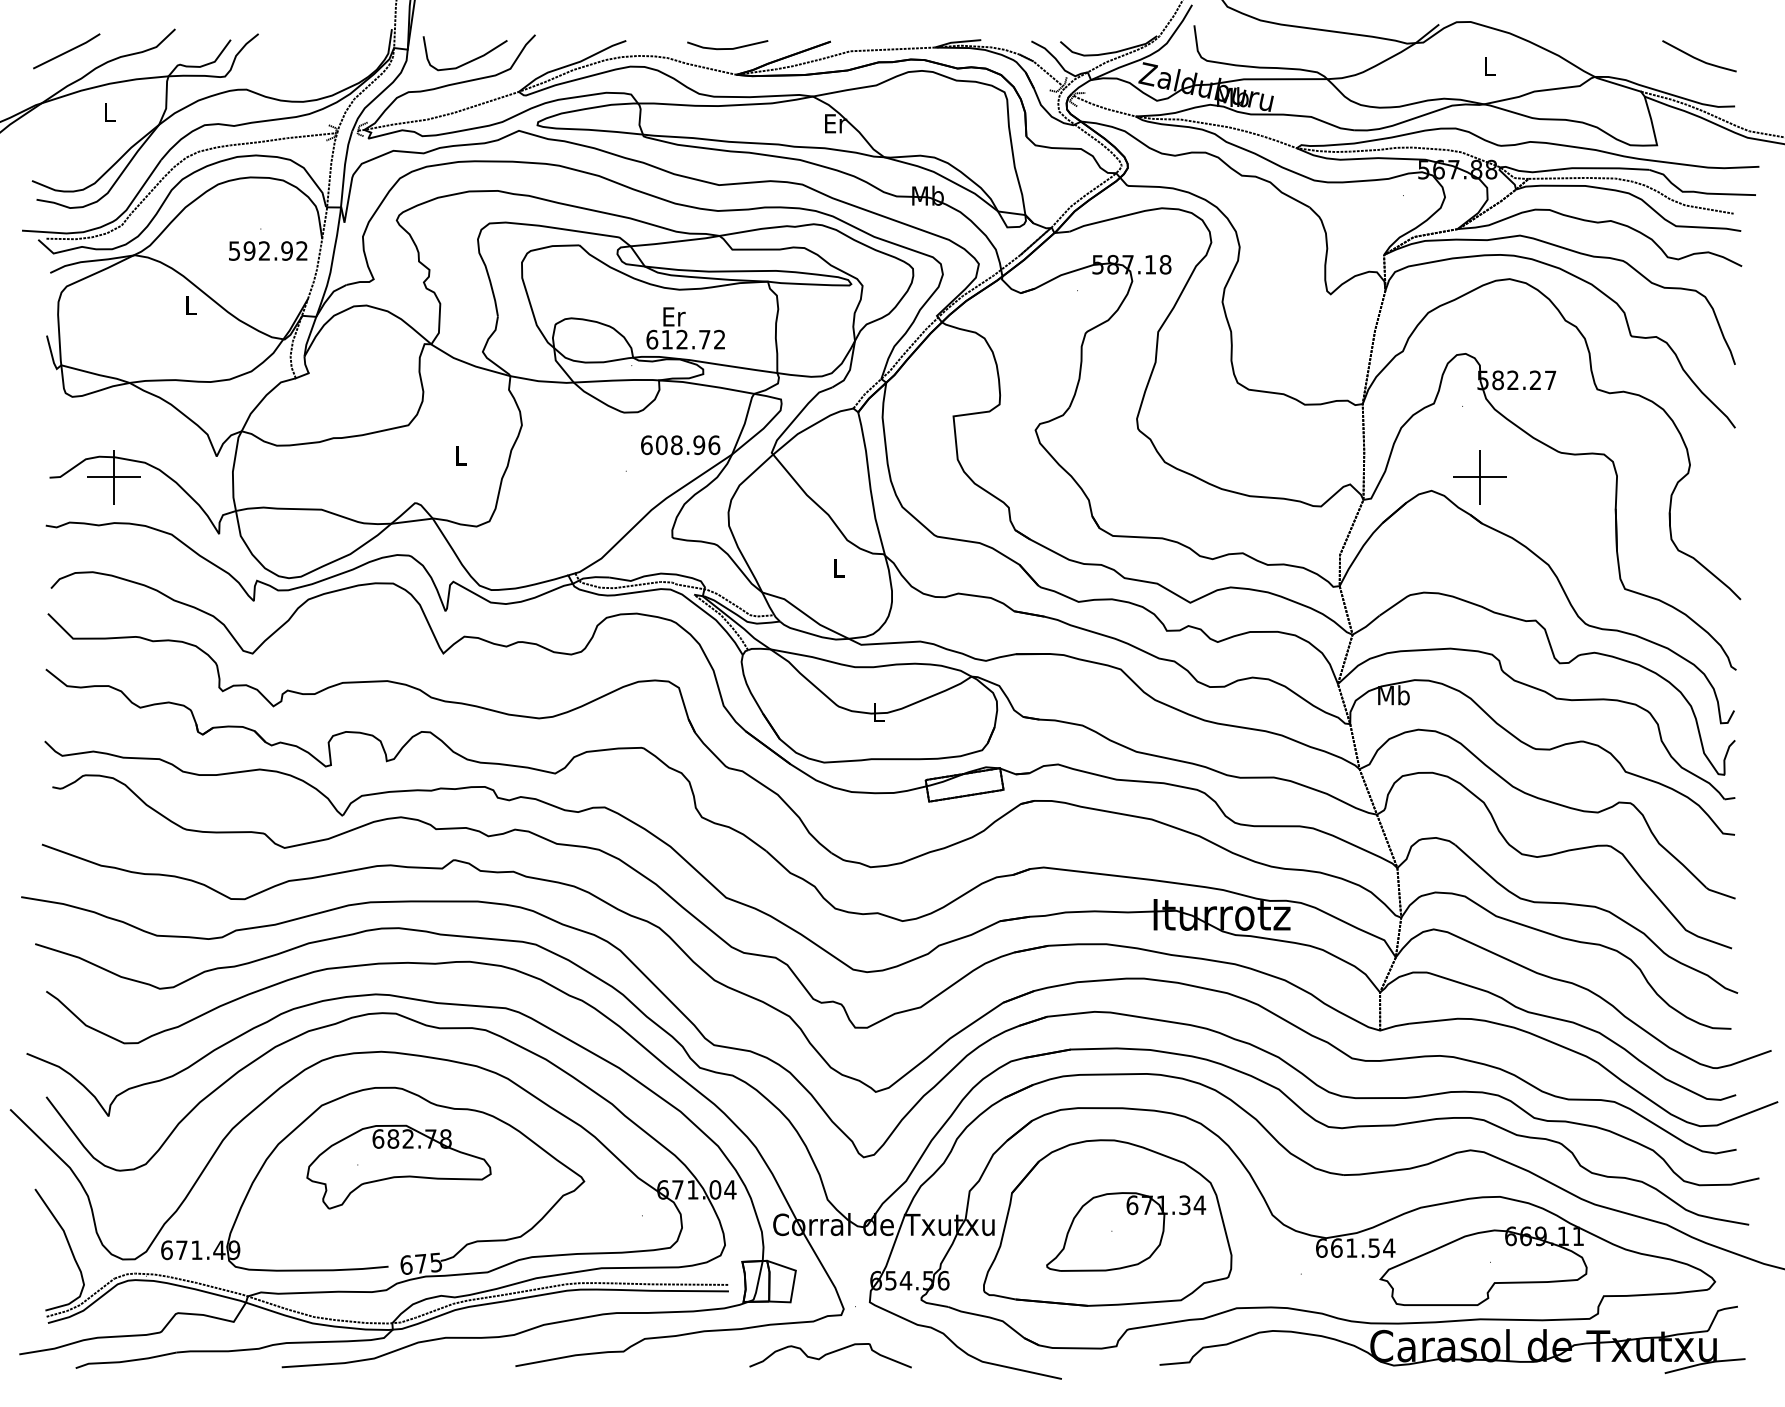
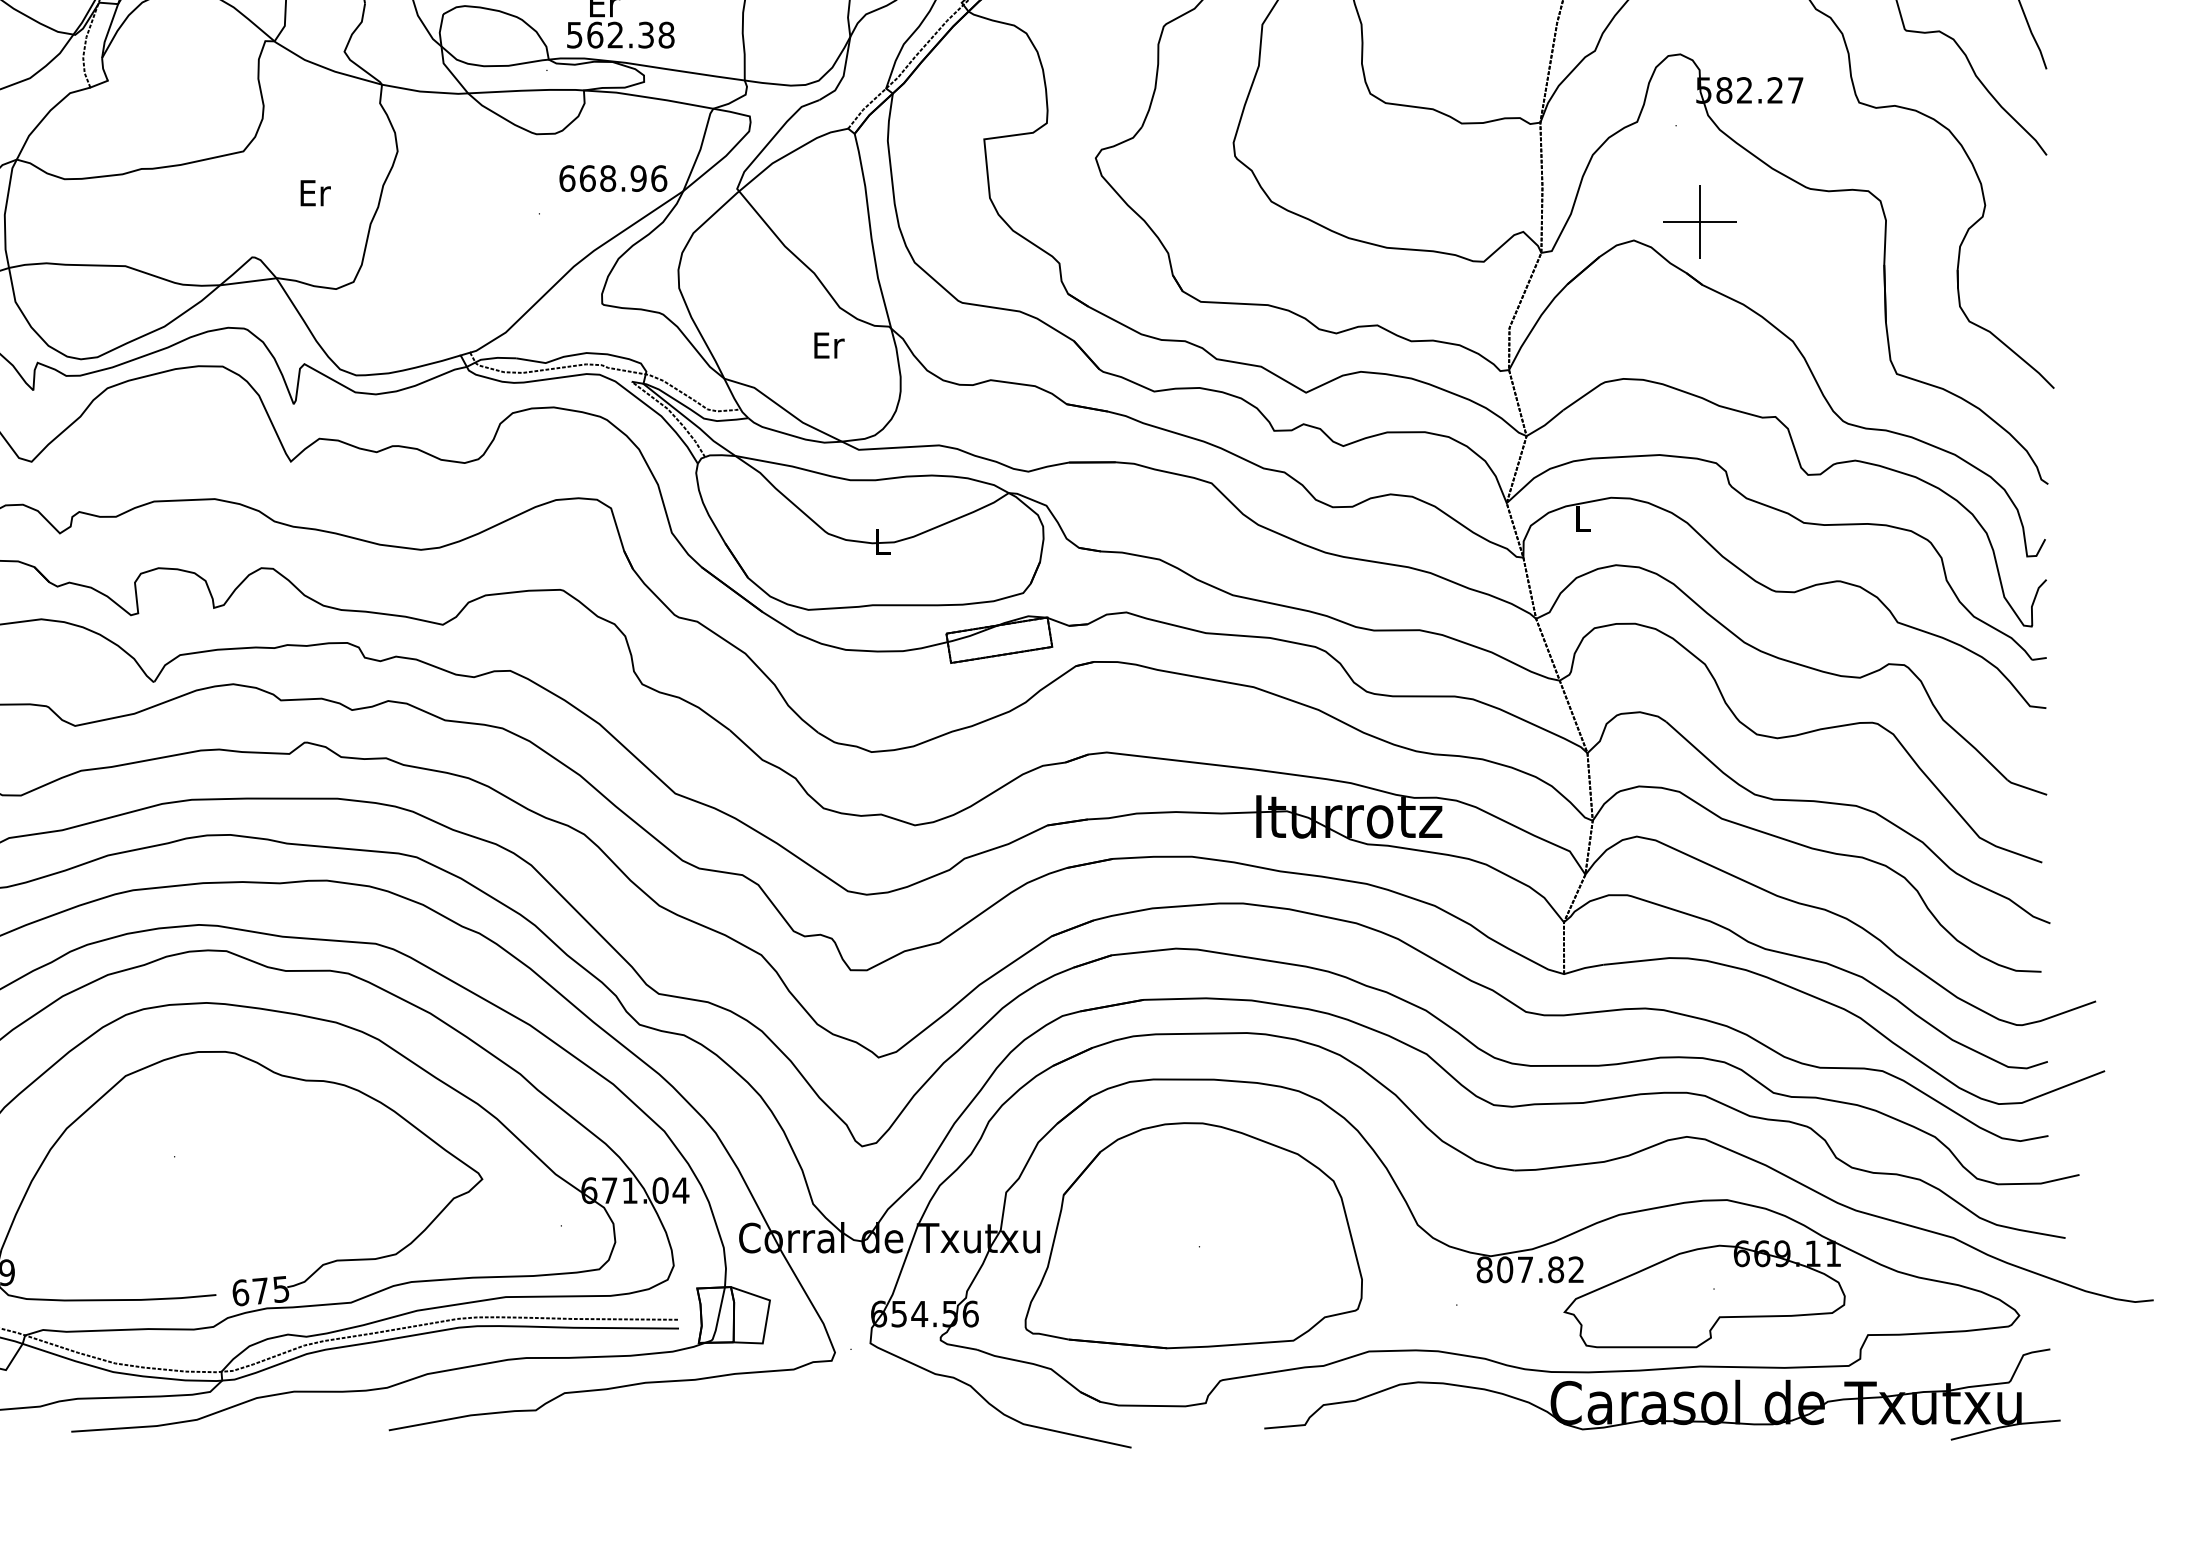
text: (685, 339) -> (619, 34), 612.72 -> 562.38
text: (661, 444) -> (587, 177), 608.96 -> 668.96
text: (461, 455) -> (315, 192), L -> Er
text: (839, 567) -> (829, 344), L -> Er
text: (1393, 695) -> (1582, 518), Mb -> L
part: (398, 1166) -> (229, 1158), removed
part: (1126, 1231) -> (1219, 1247), removed
text: (1355, 1247) -> (1530, 1268), 661.54 -> 807.82
curve: (829, 1354) -> (815, 1414), removed

